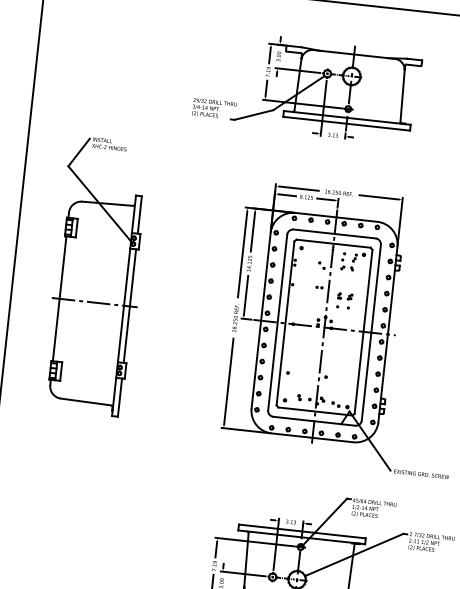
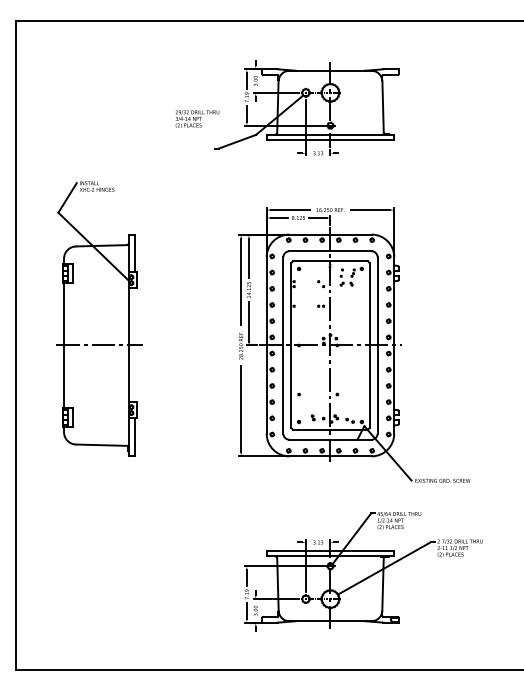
text: (214, 108) -> (197, 118), moved
part: (344, 300) -> (347, 316), removed
line: (129, 305) -> (134, 344), removed

